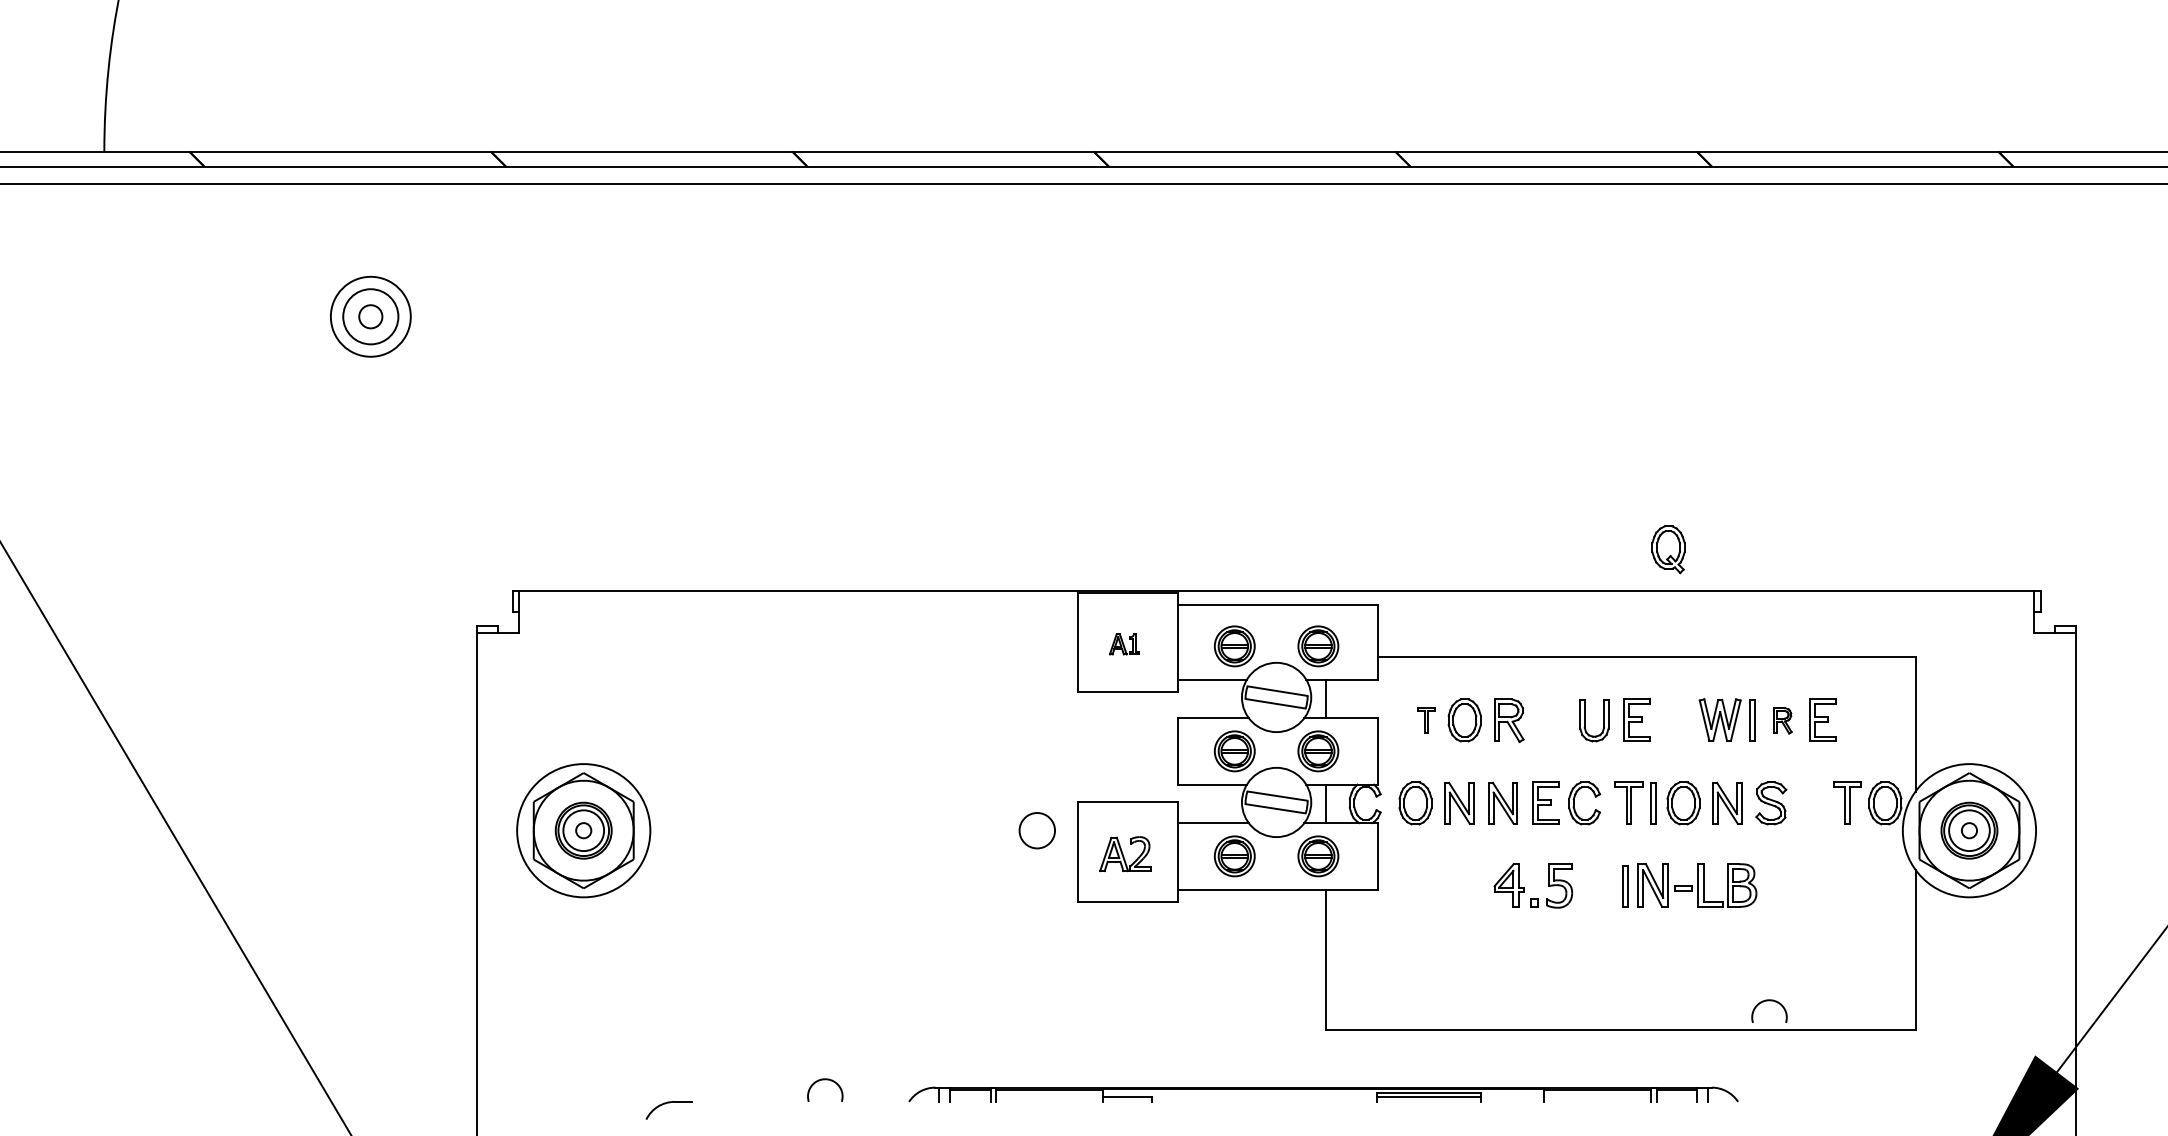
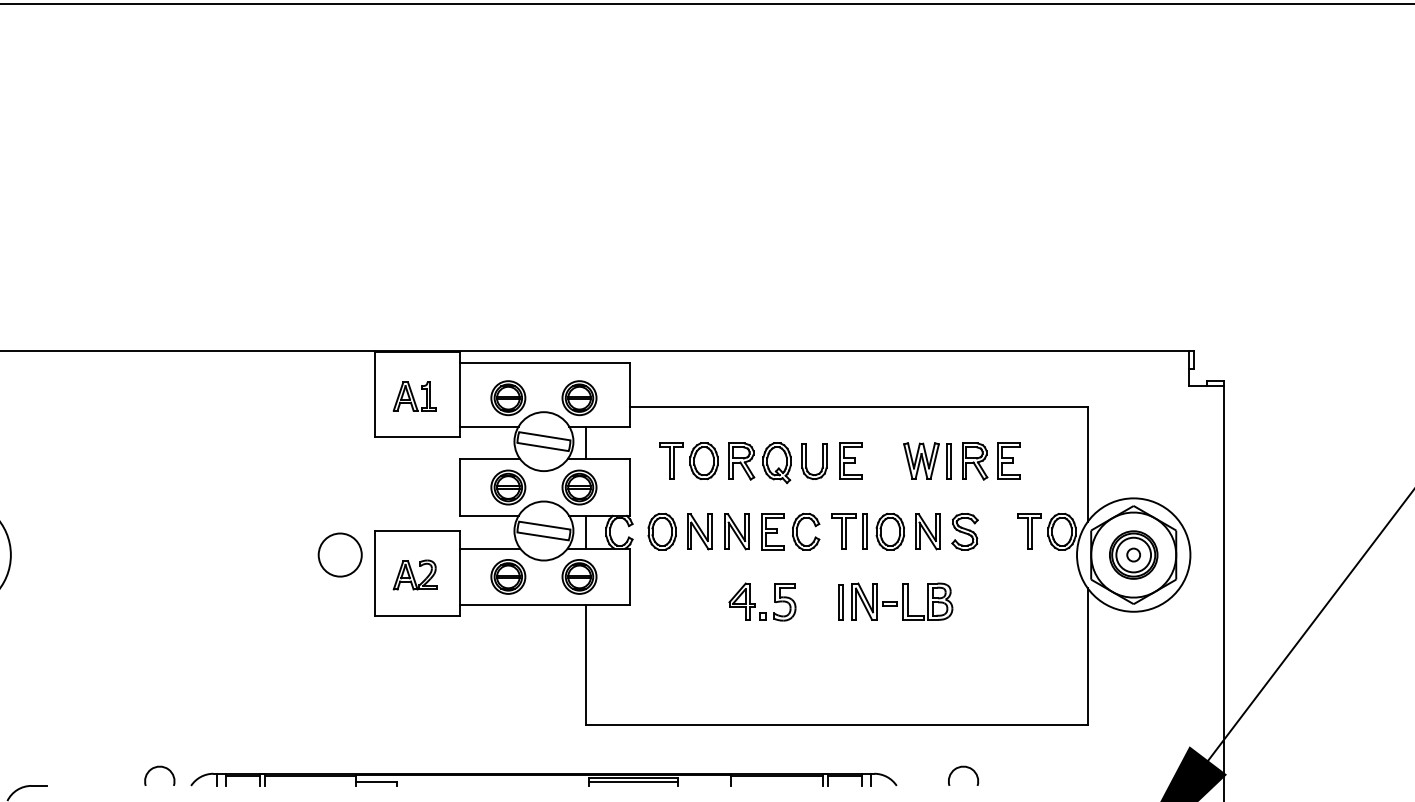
part: (1668, 549) -> (777, 462), moved
part: (1124, 644) -> (414, 396), size x1.67
part: (1426, 719) -> (671, 460), size x1.67
part: (1782, 720) -> (974, 461), size x1.67
circle: (1036, 830) -> (339, 554), size x1.43
arc: (1769, 1001) -> (963, 767), moved
part: (1323, 1094) -> (543, 779), moved

